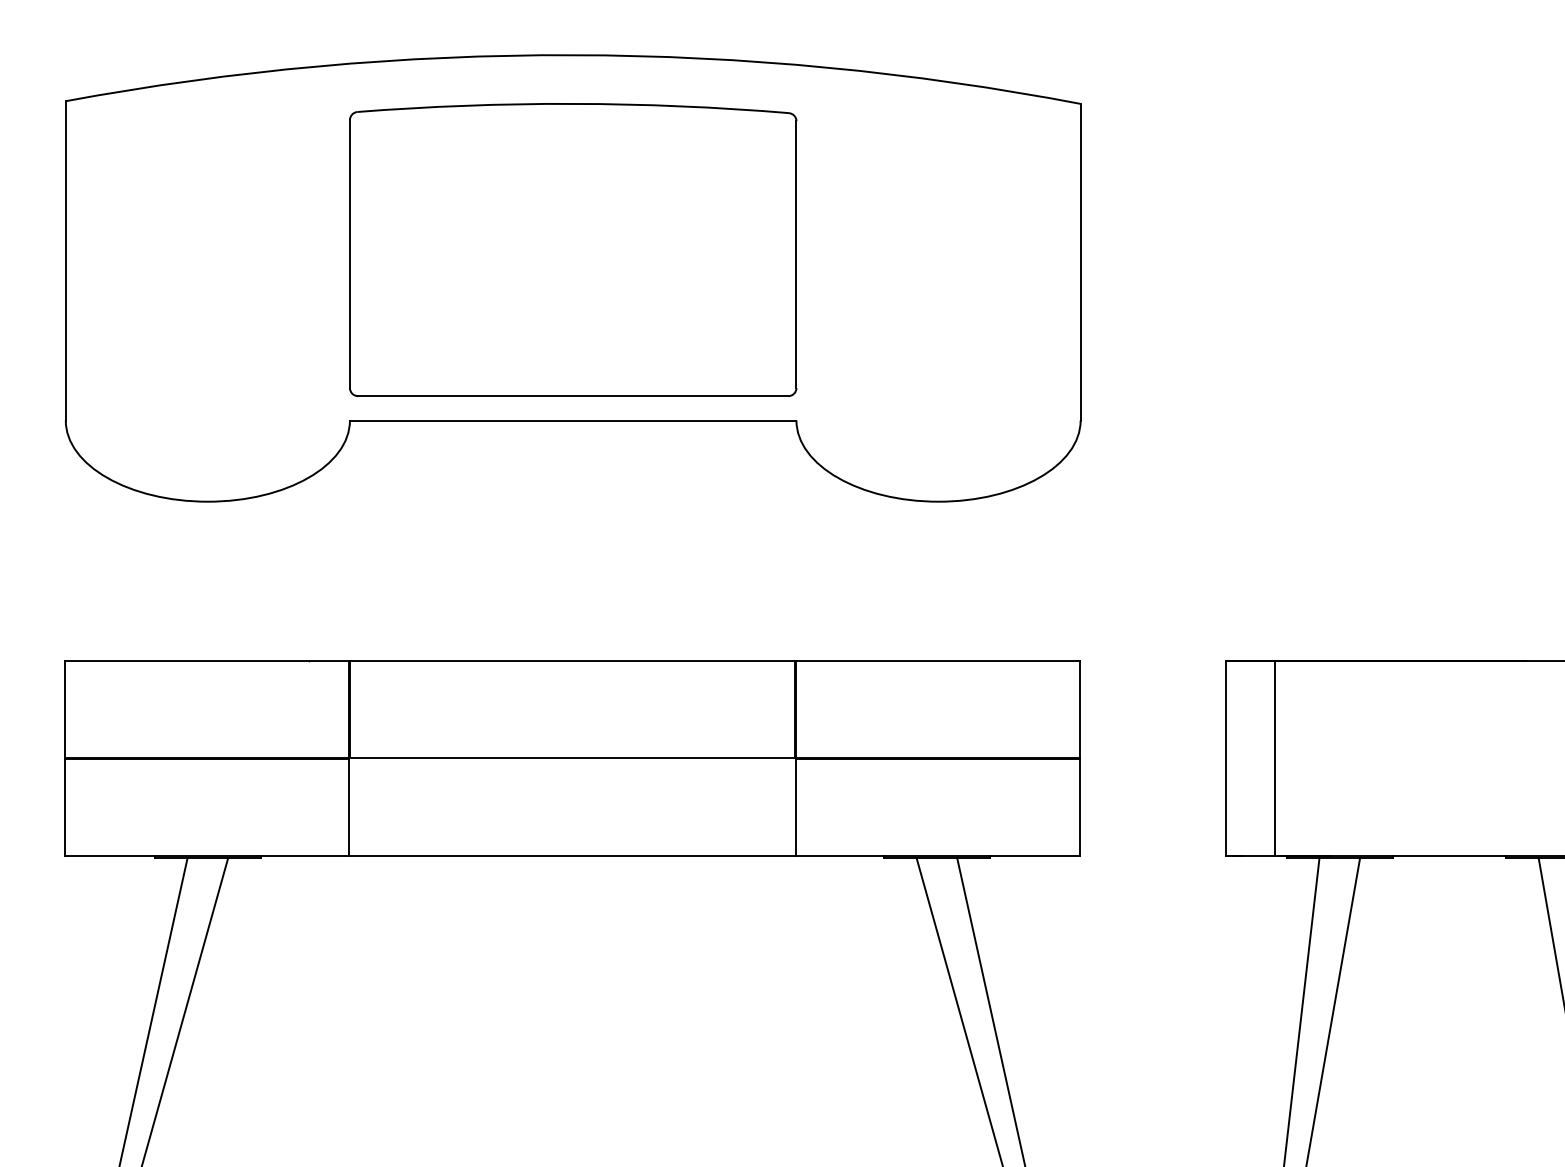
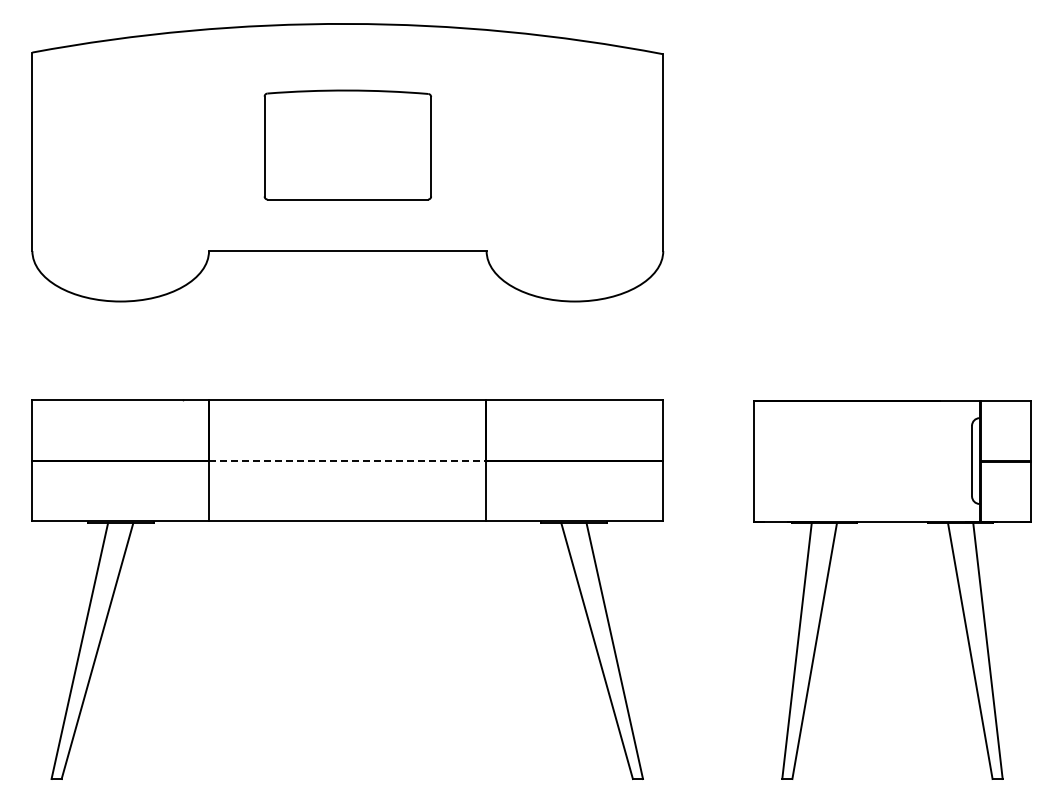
part: (572, 249) -> (347, 144), size x0.6
line: (572, 757) -> (347, 460), solid -> dashed
line: (1274, 757) -> (783, 460), removed

